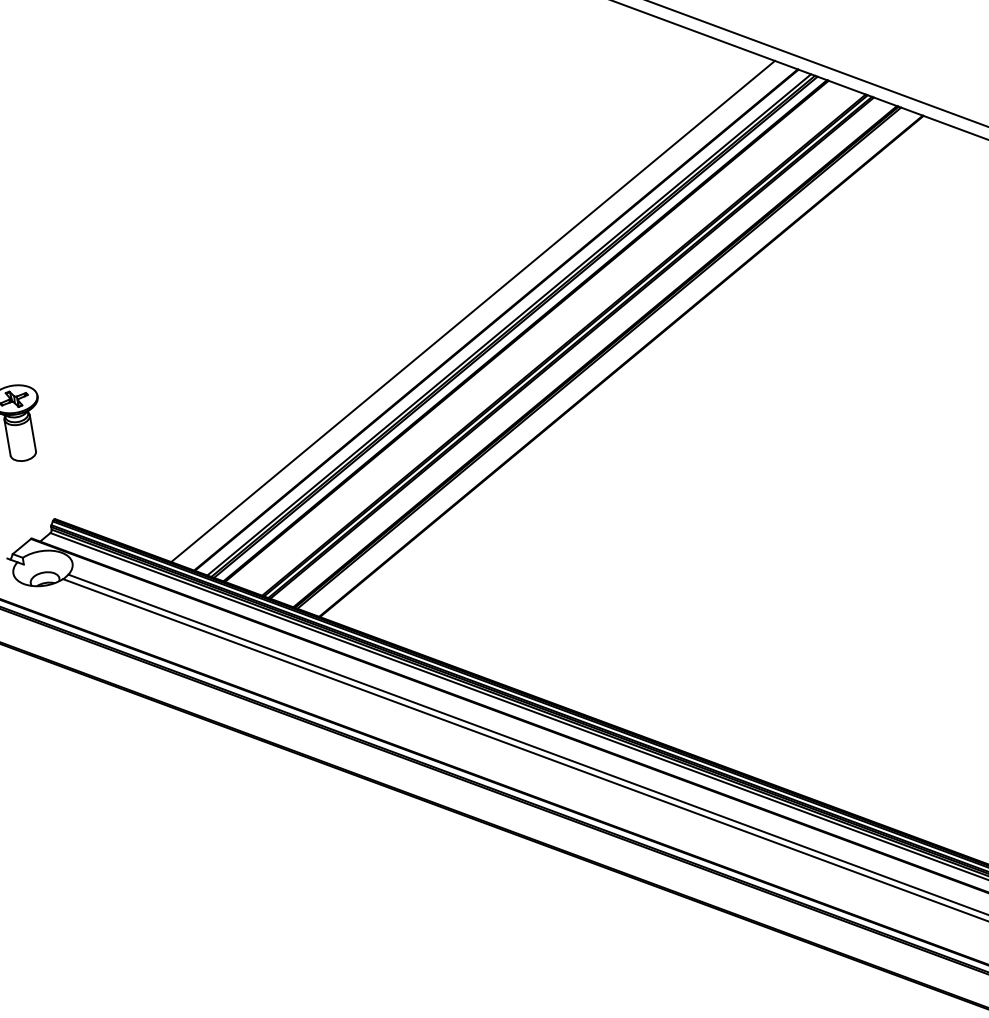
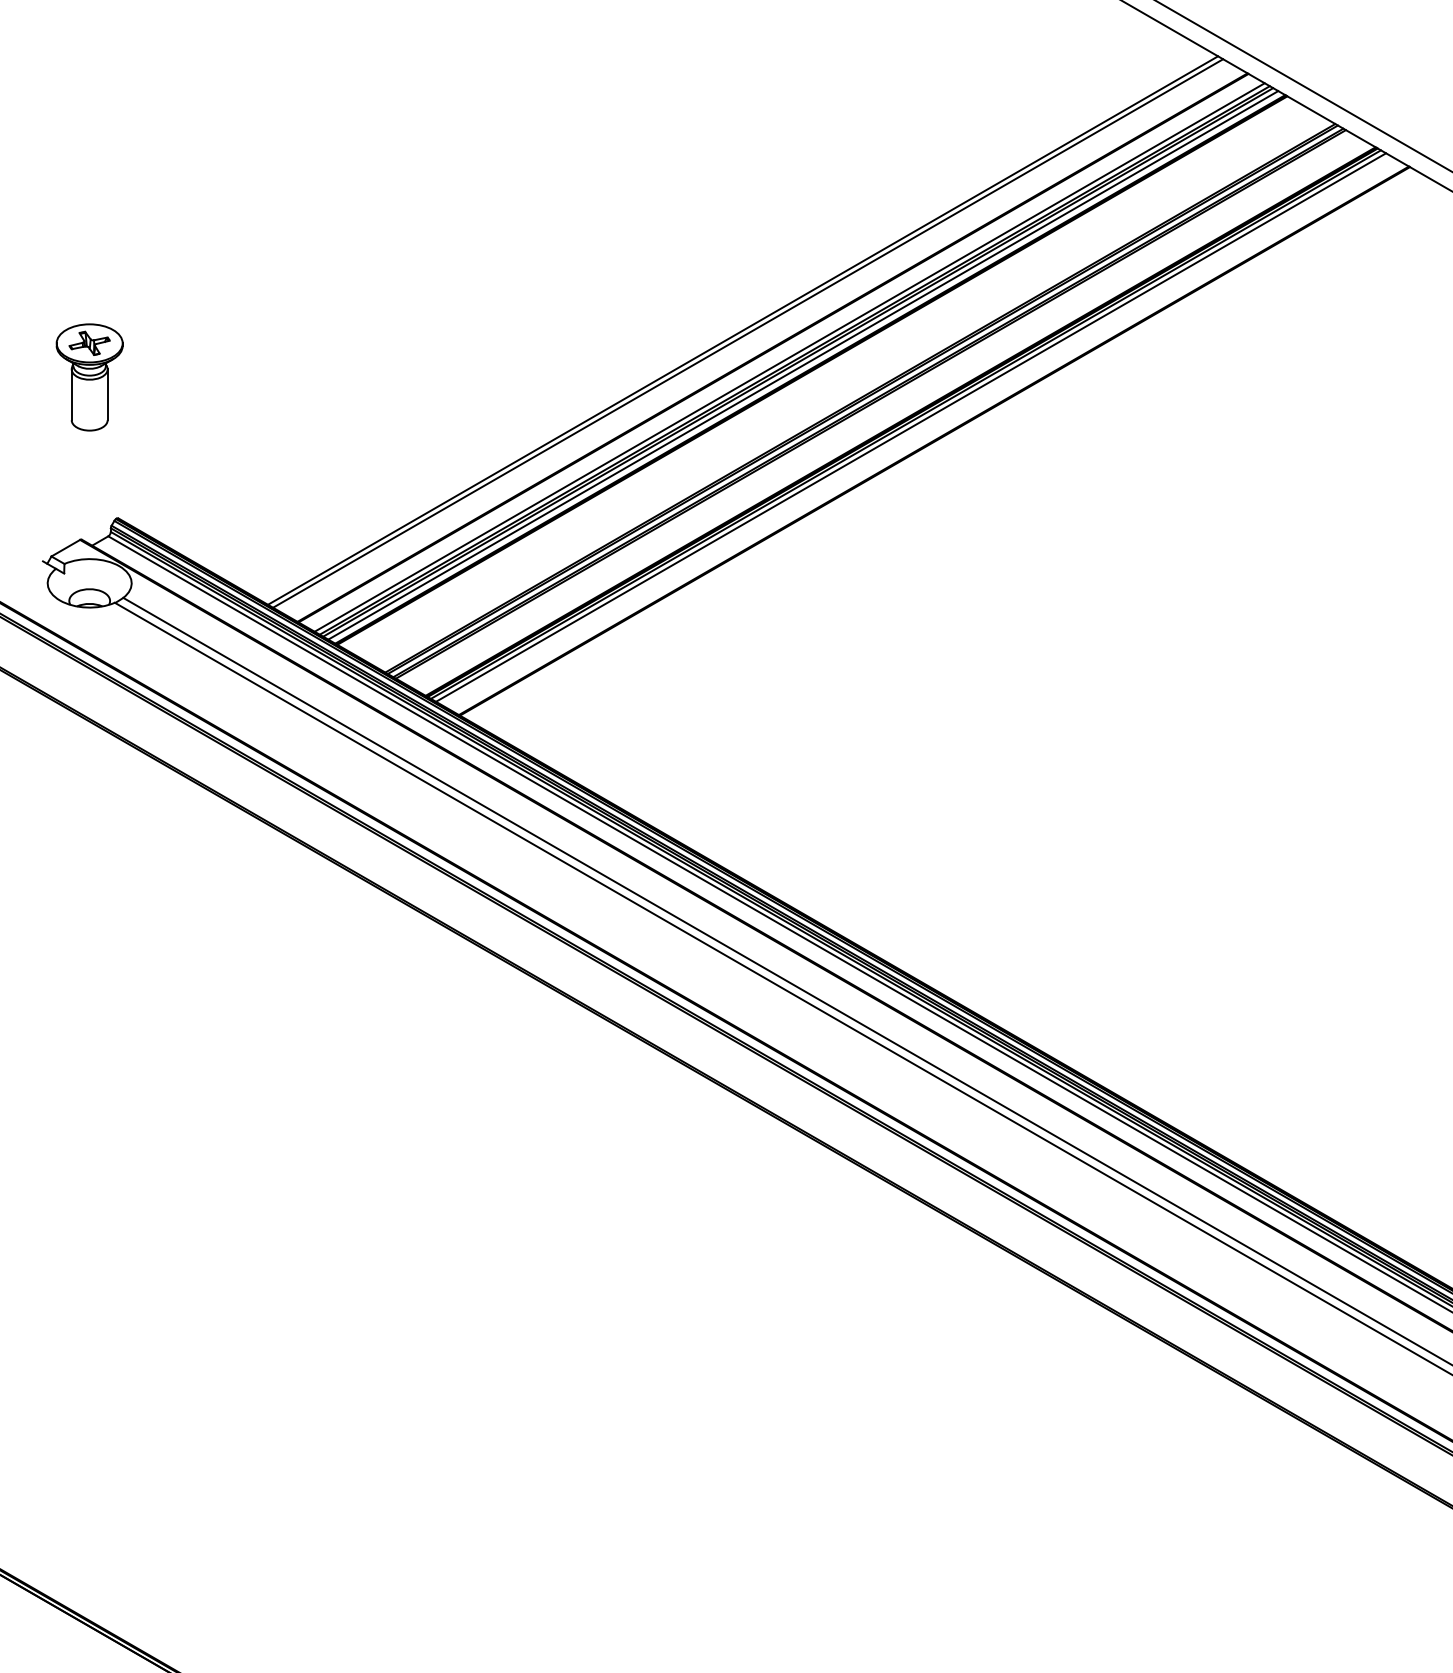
line: (477, 312) -> (748, 333), added
line: (519, 328) -> (803, 365), added
line: (603, 359) -> (911, 427), added

